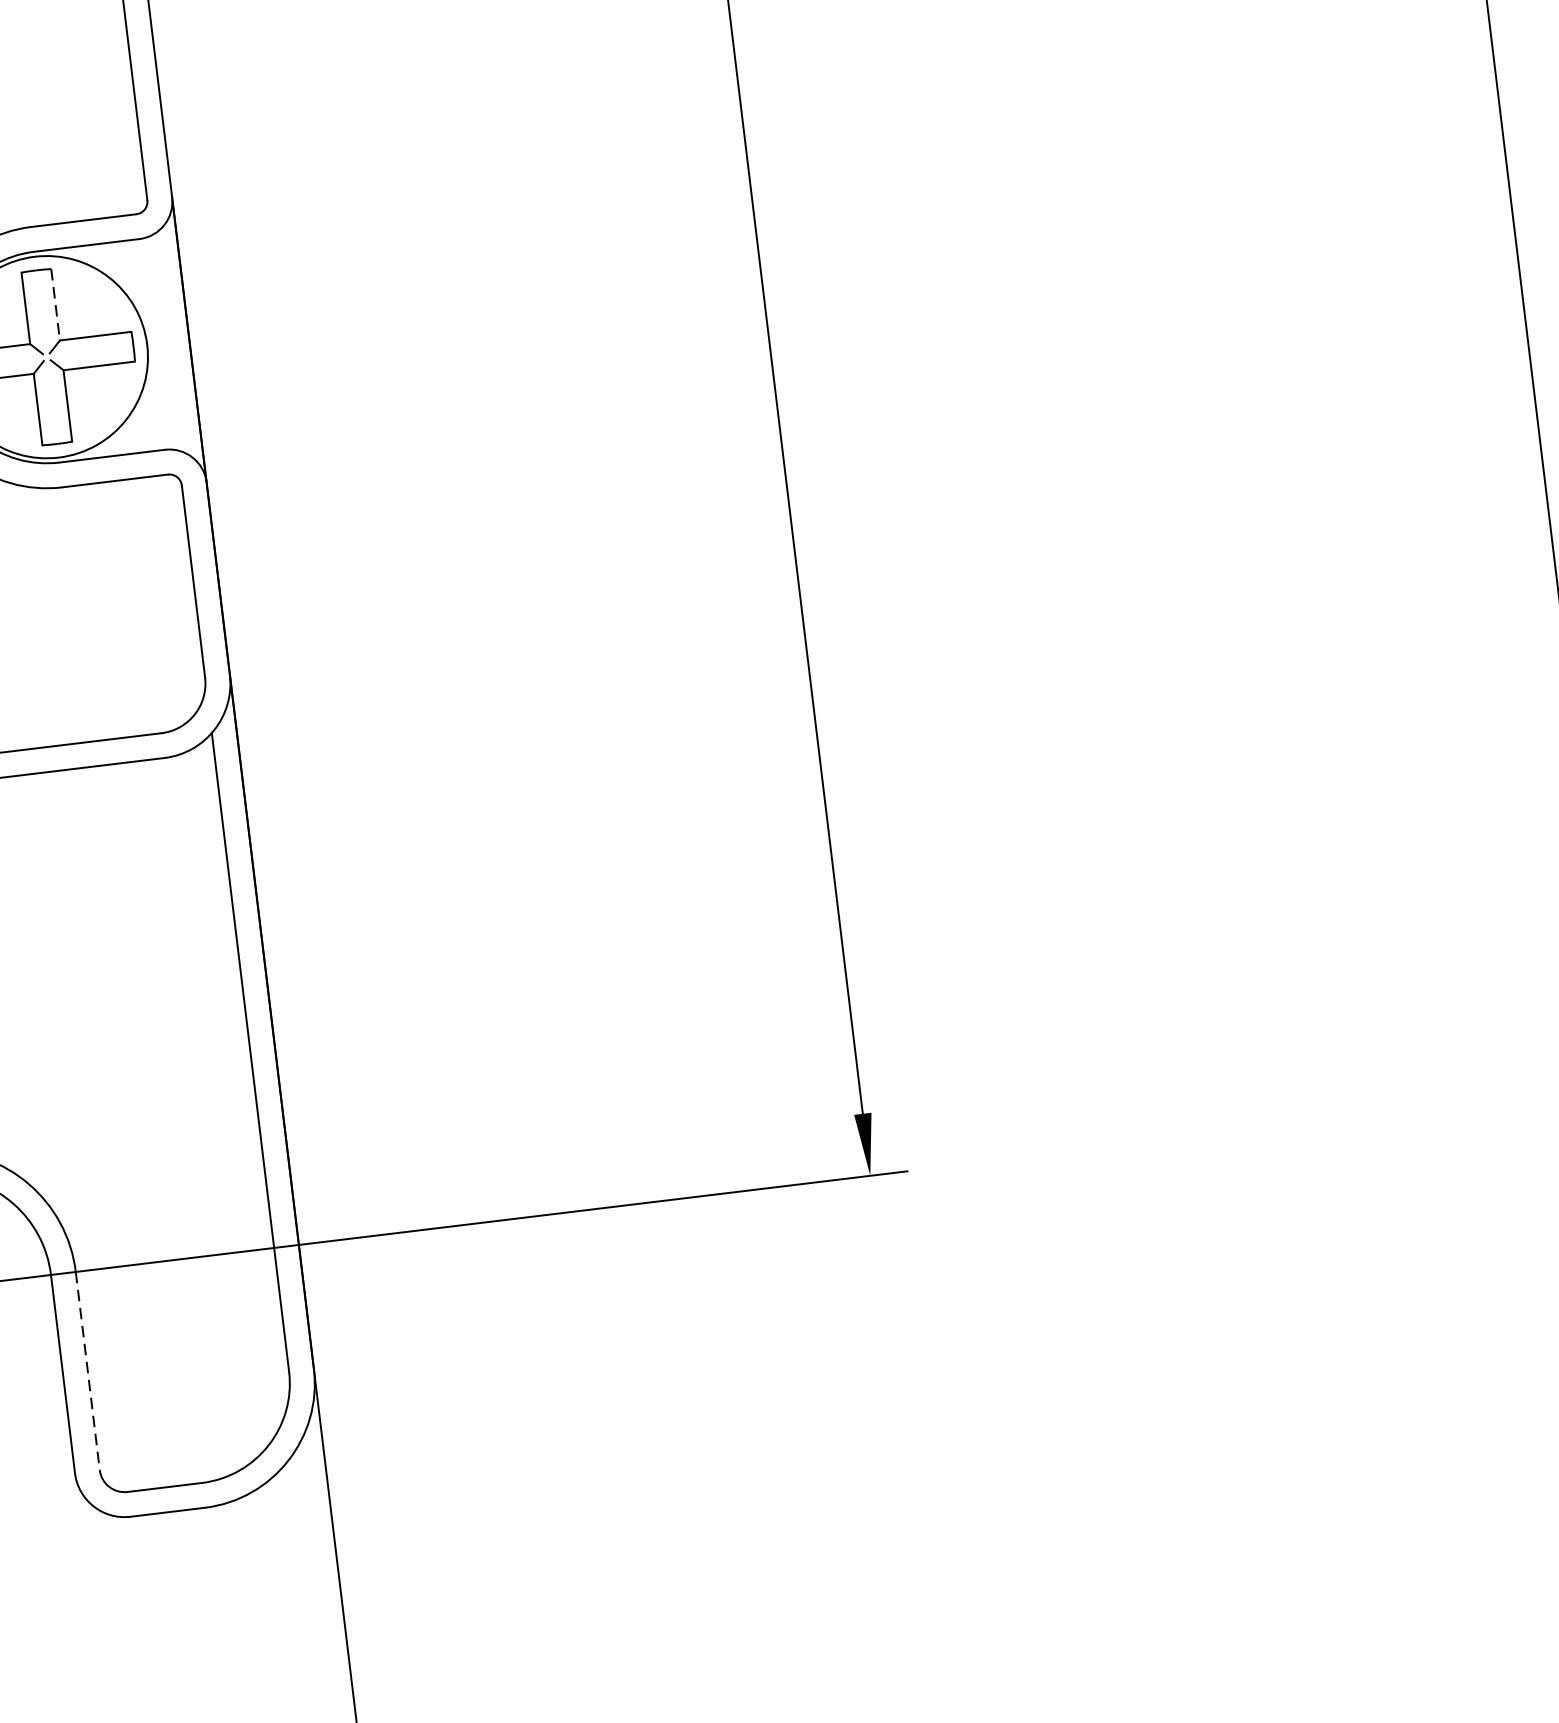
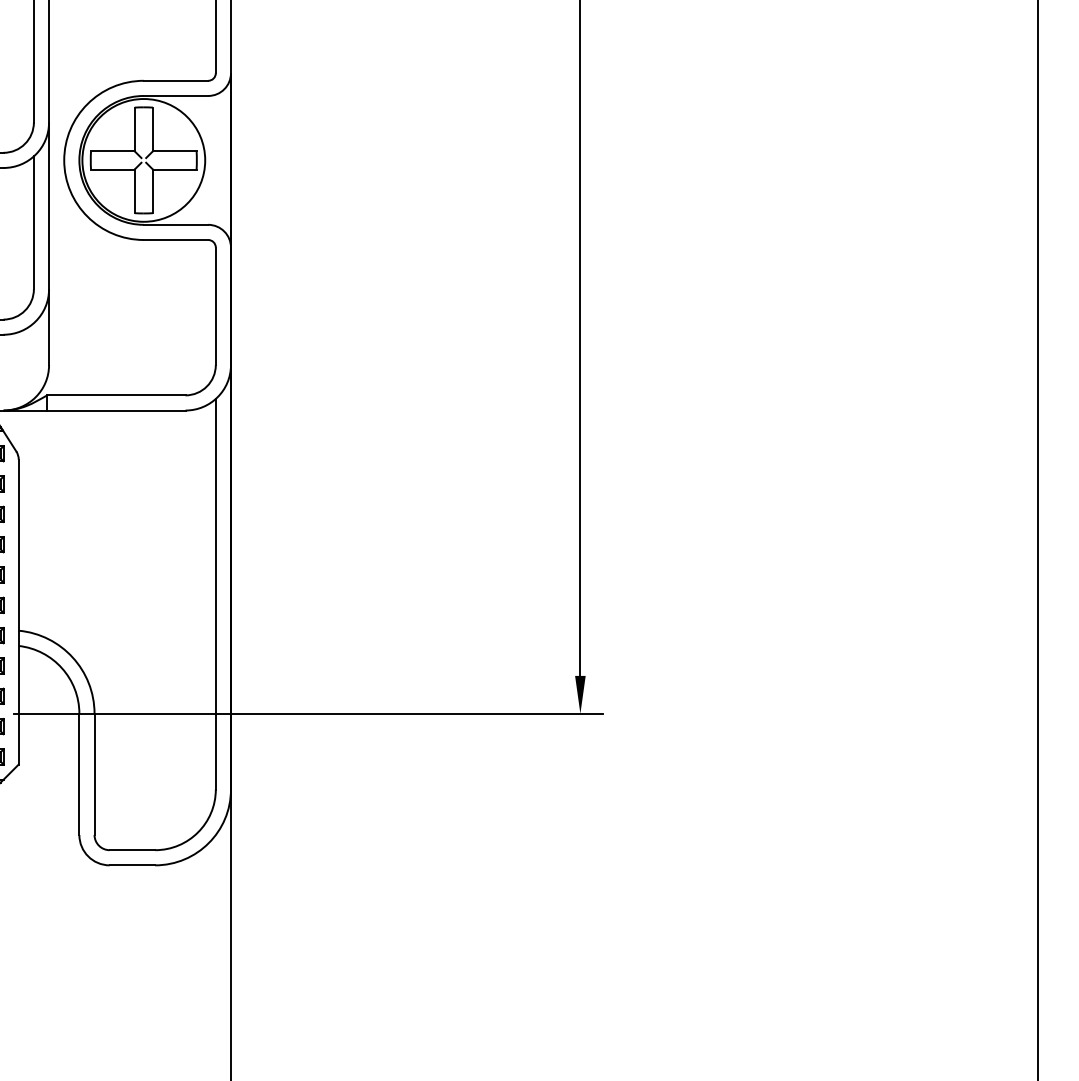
line: (54, 304) -> (152, 129), dashed -> solid
line: (87, 1371) -> (94, 774), dashed -> solid

